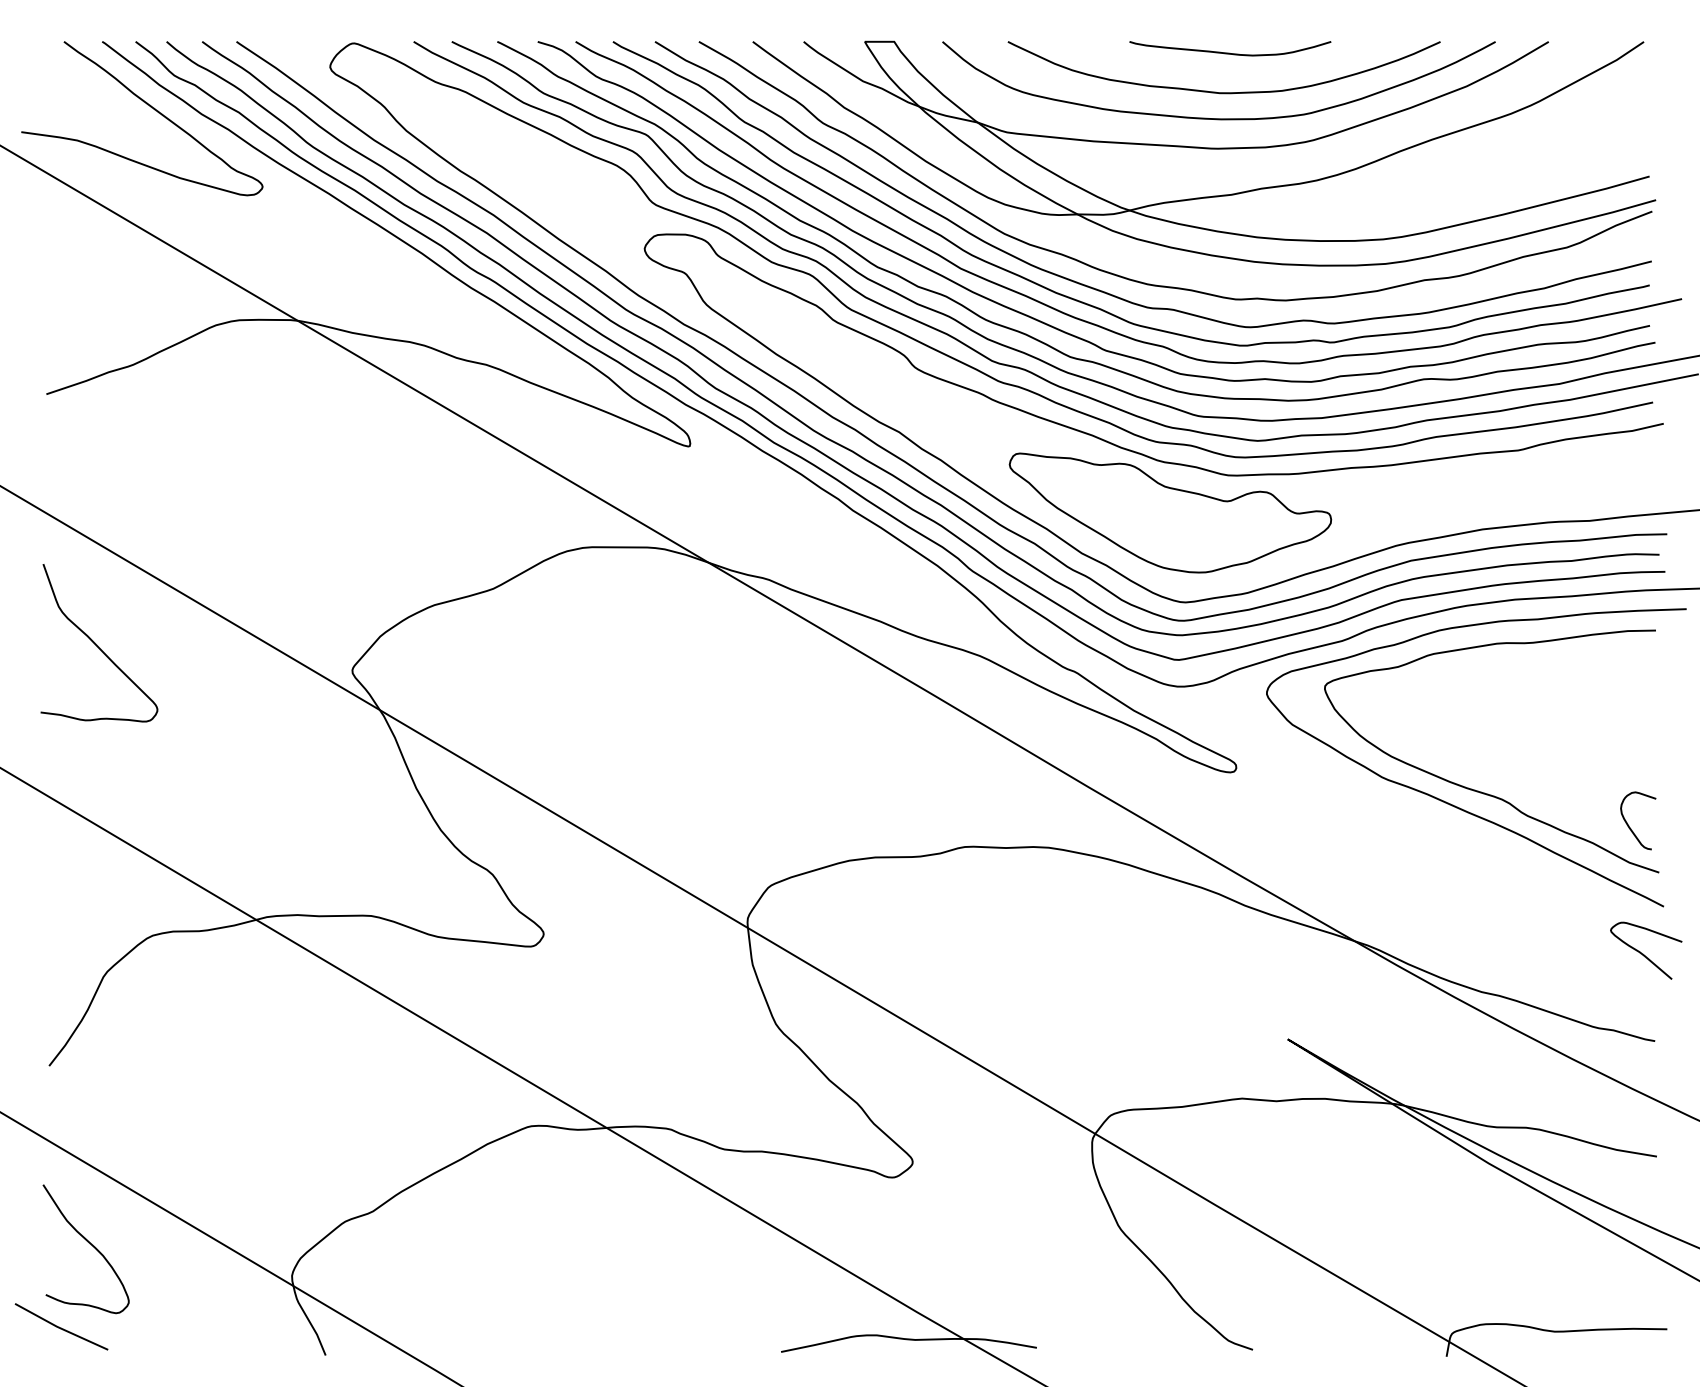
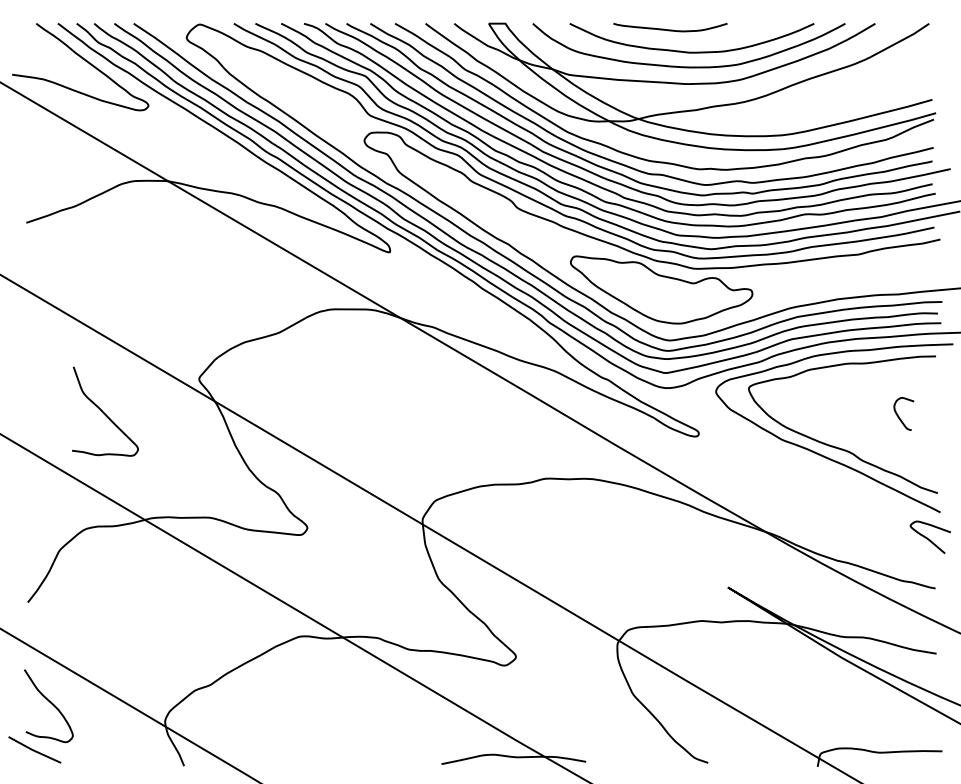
curve: (1230, 52) -> (670, 29), moved
curve: (98, 644) -> (104, 412), moved
curve: (1630, 825) -> (899, 416), moved

